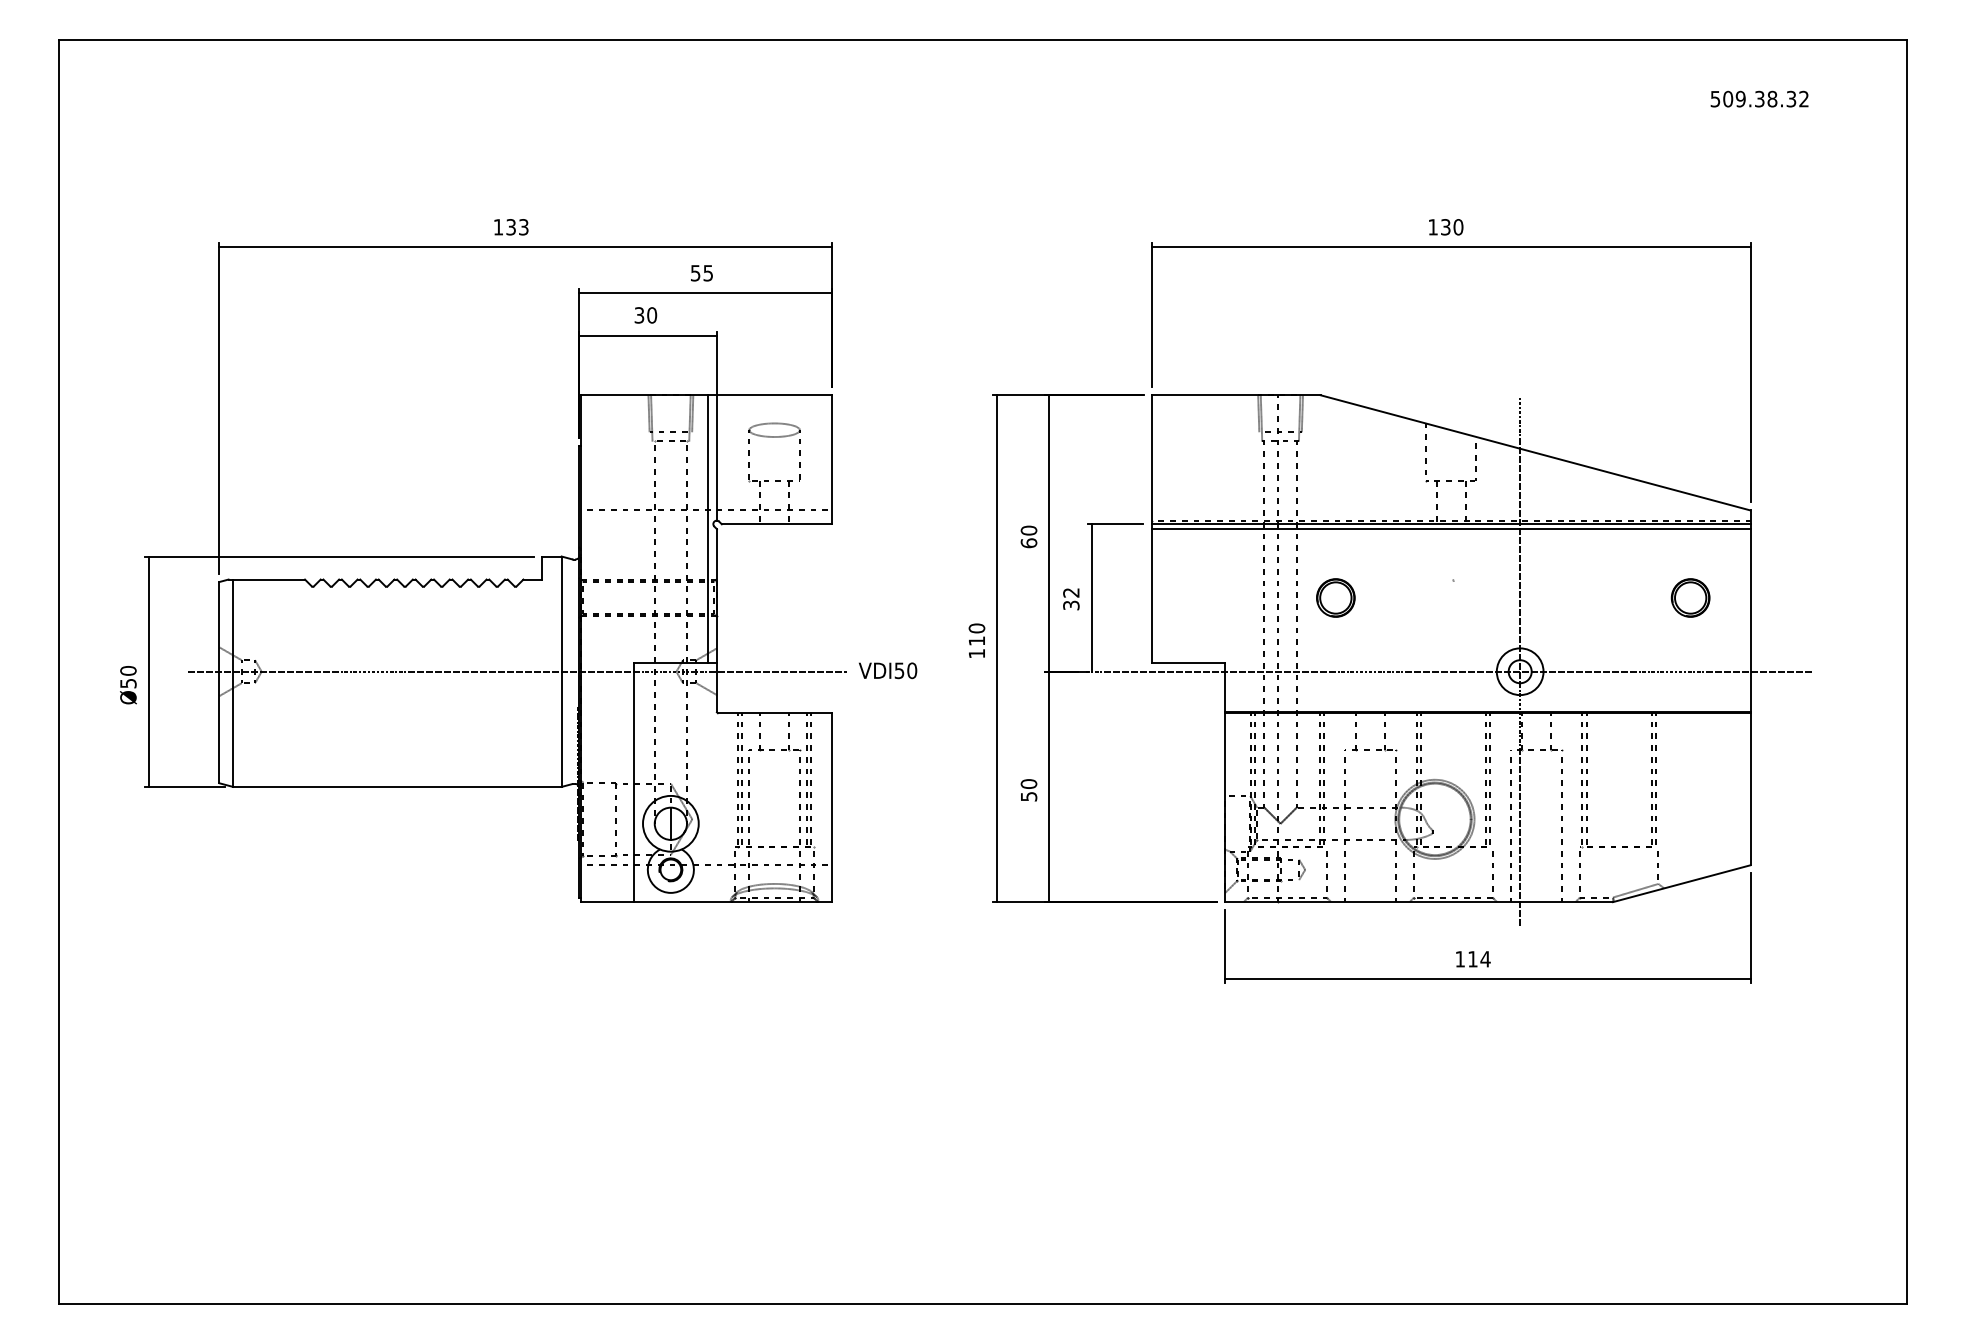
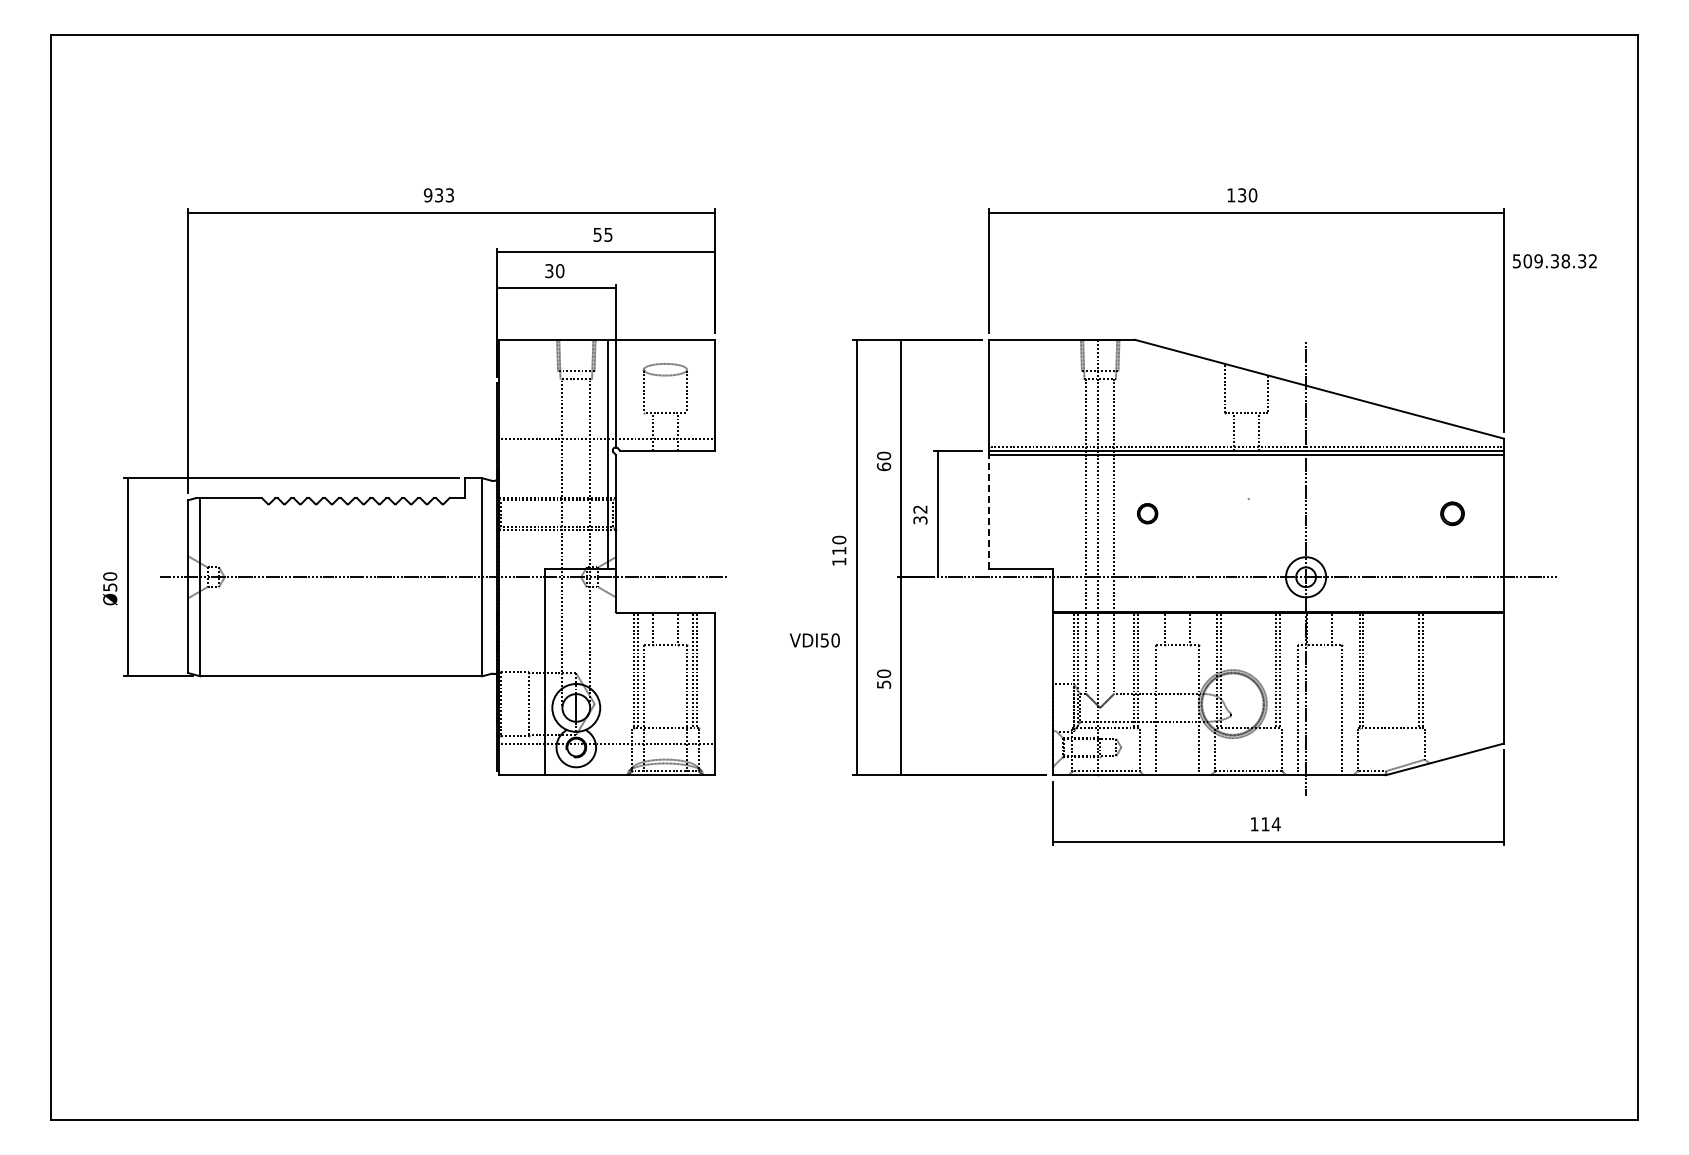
text: (1759, 99) -> (1554, 261), moved
text: (498, 227) -> (428, 195), 133 -> 933
line: (1151, 592) -> (989, 509), solid -> dashed
part: (1335, 597) -> (1147, 513), size x0.6
part: (1690, 597) -> (1452, 513), size x0.7
text: (887, 670) -> (814, 640), moved

